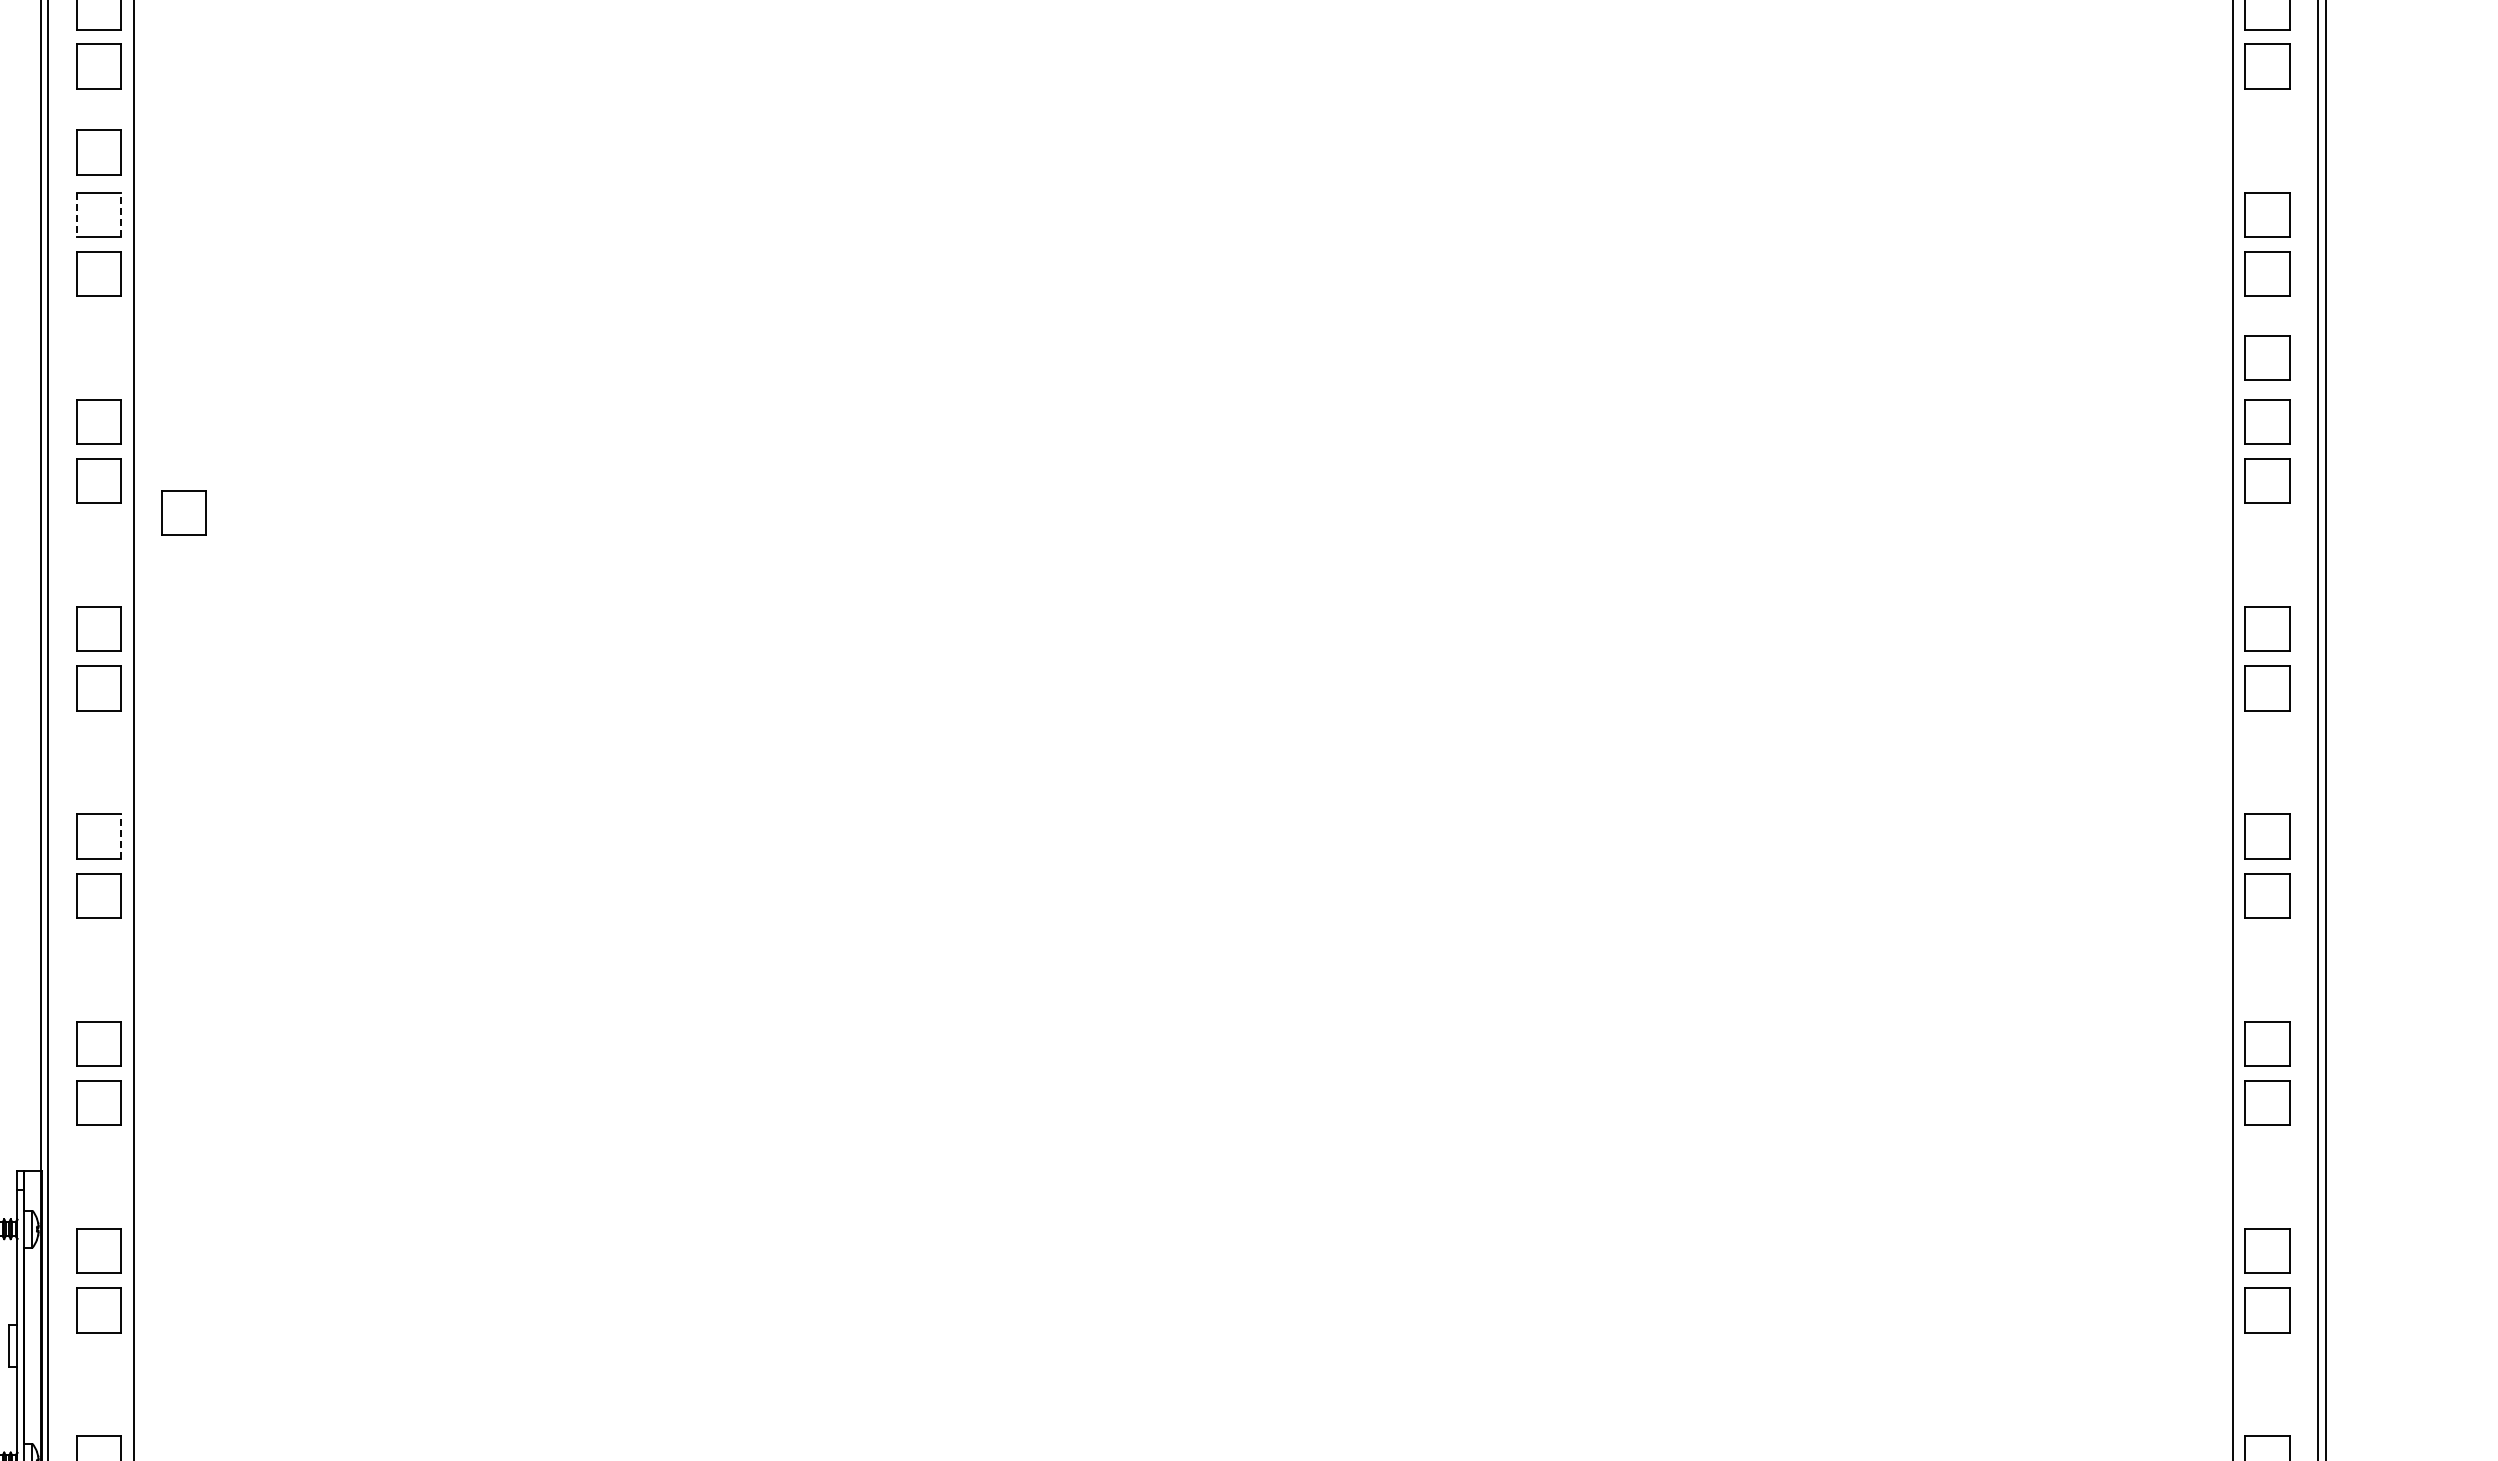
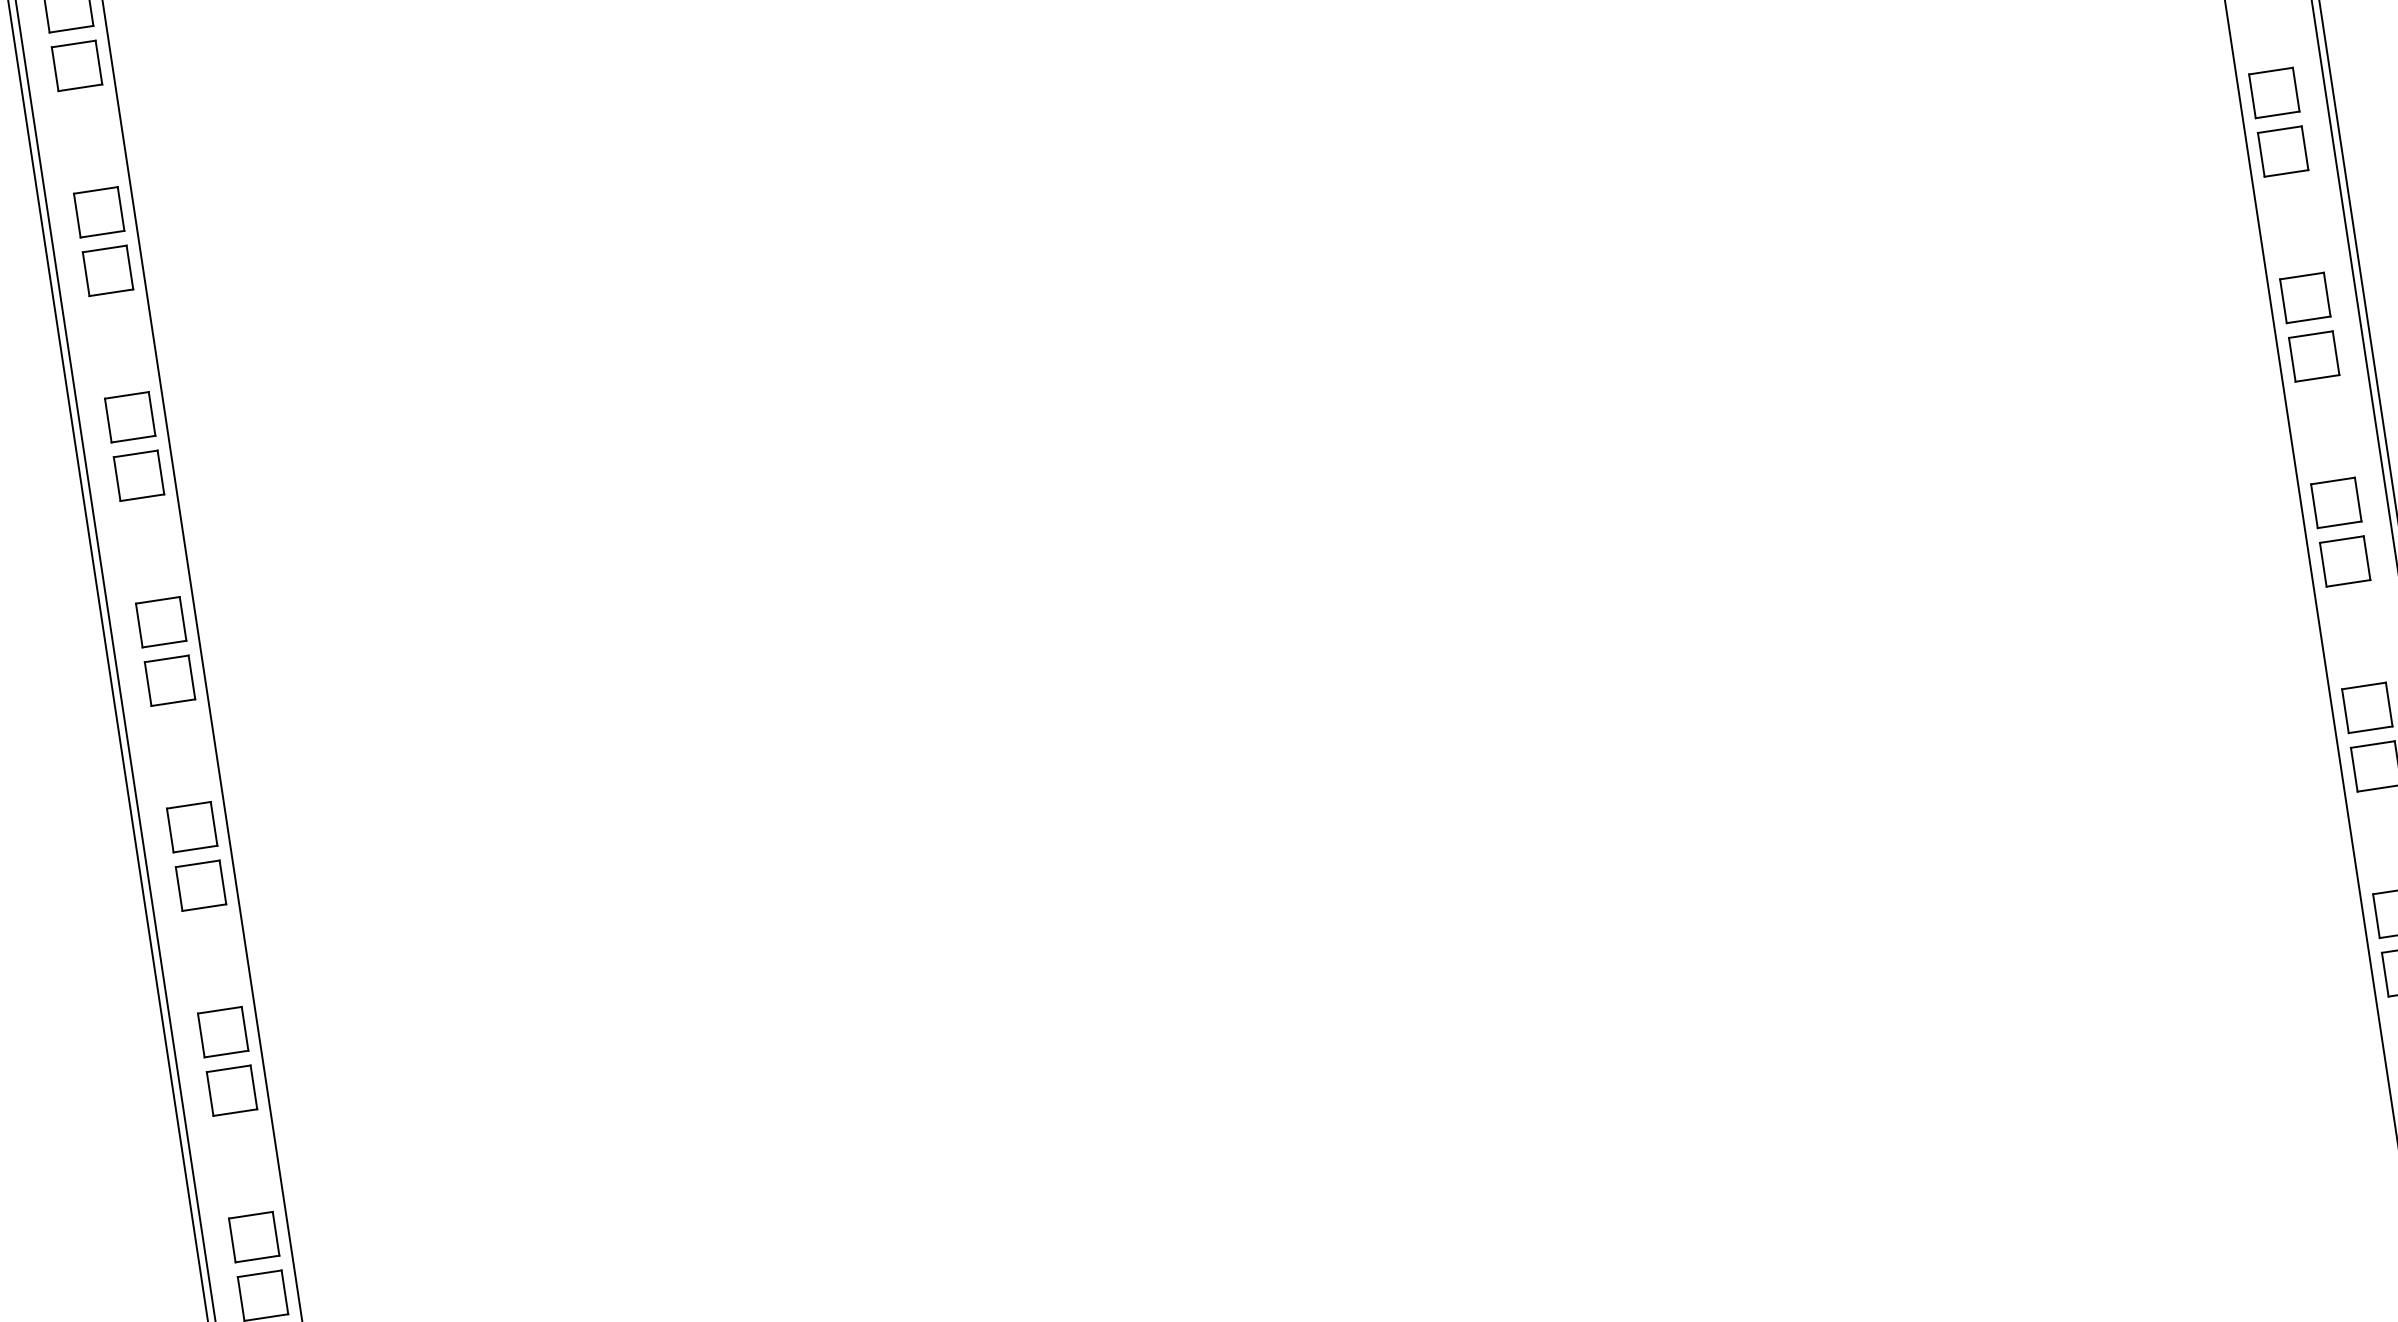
part: (98, 152) -> (120, 355), removed
line: (121, 214) -> (152, 413), dashed -> solid
line: (76, 215) -> (107, 421), dashed -> solid
part: (2267, 357) -> (2295, 234), removed
part: (183, 512) -> (258, 699), removed
line: (121, 836) -> (245, 1028), dashed -> solid

